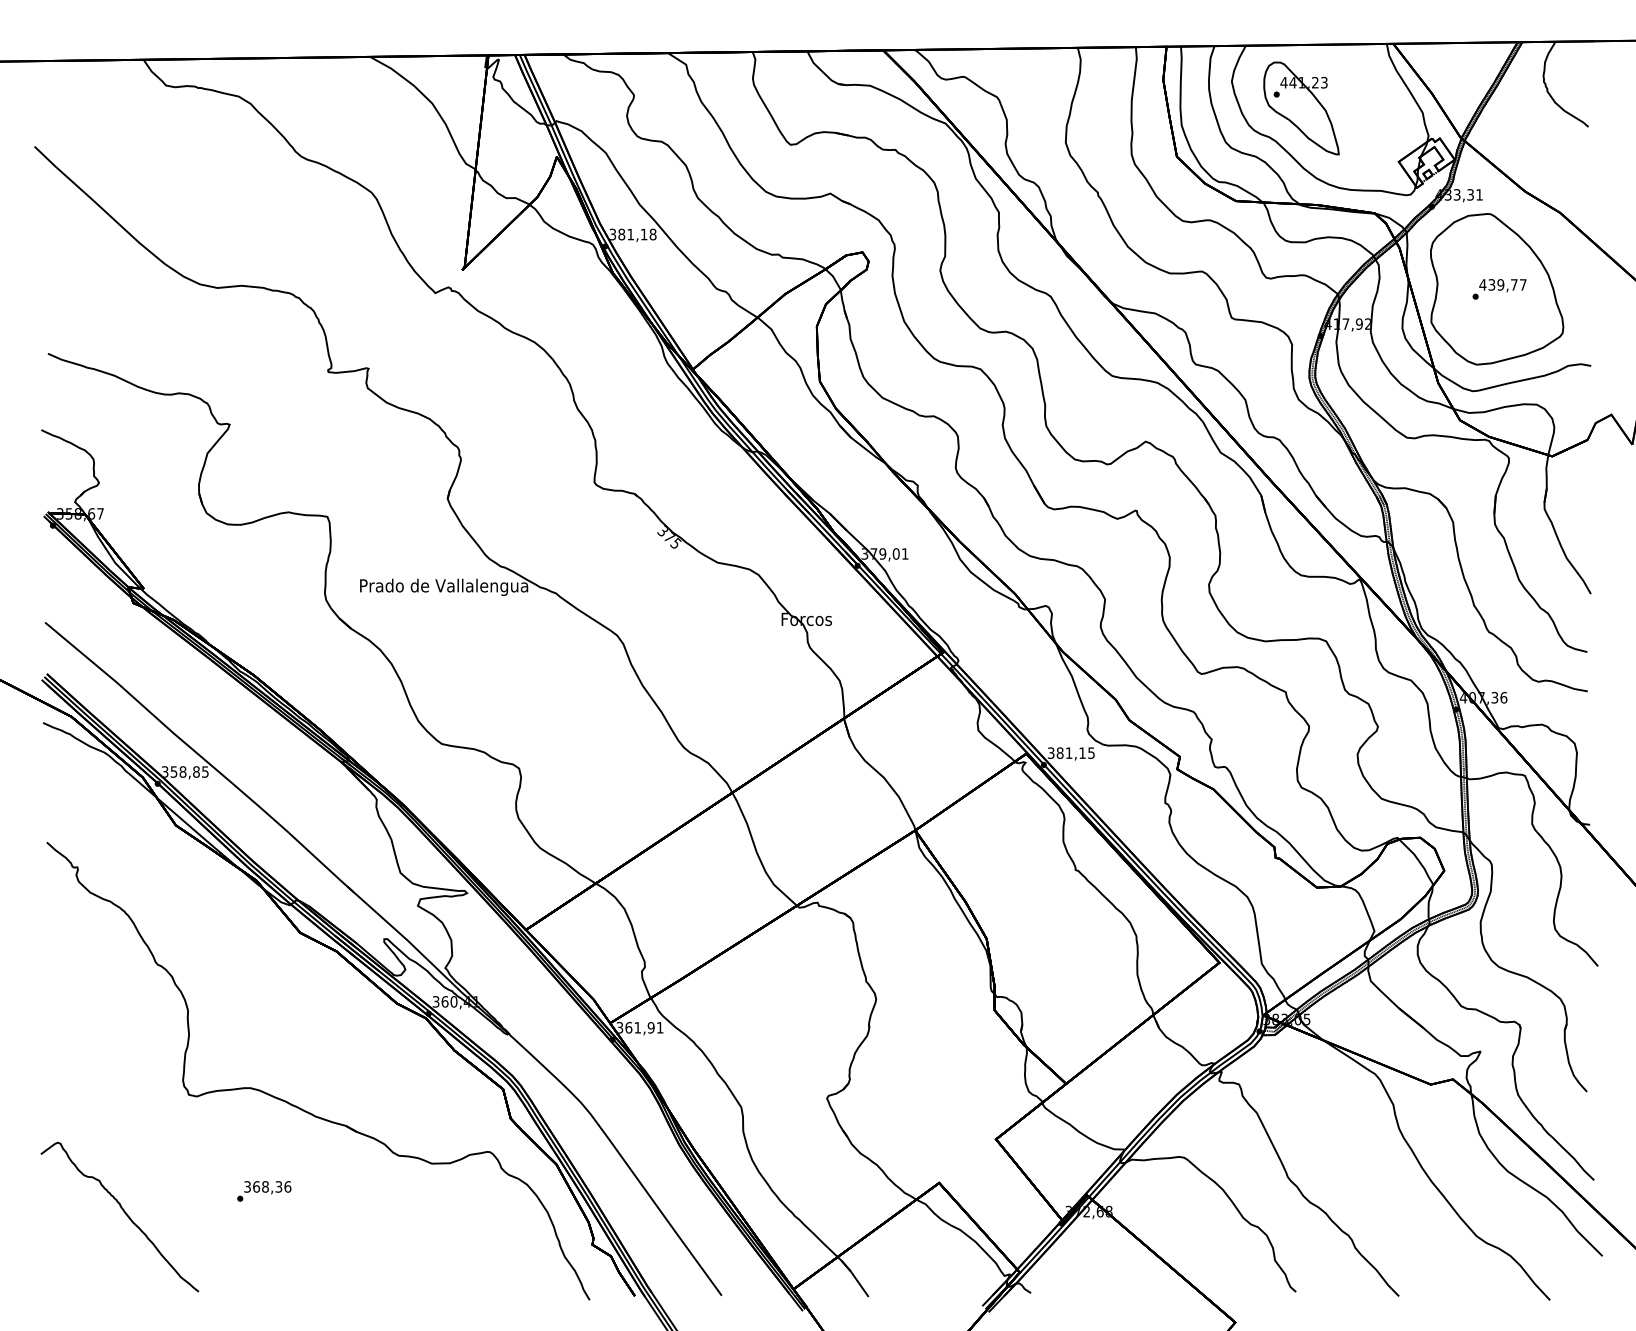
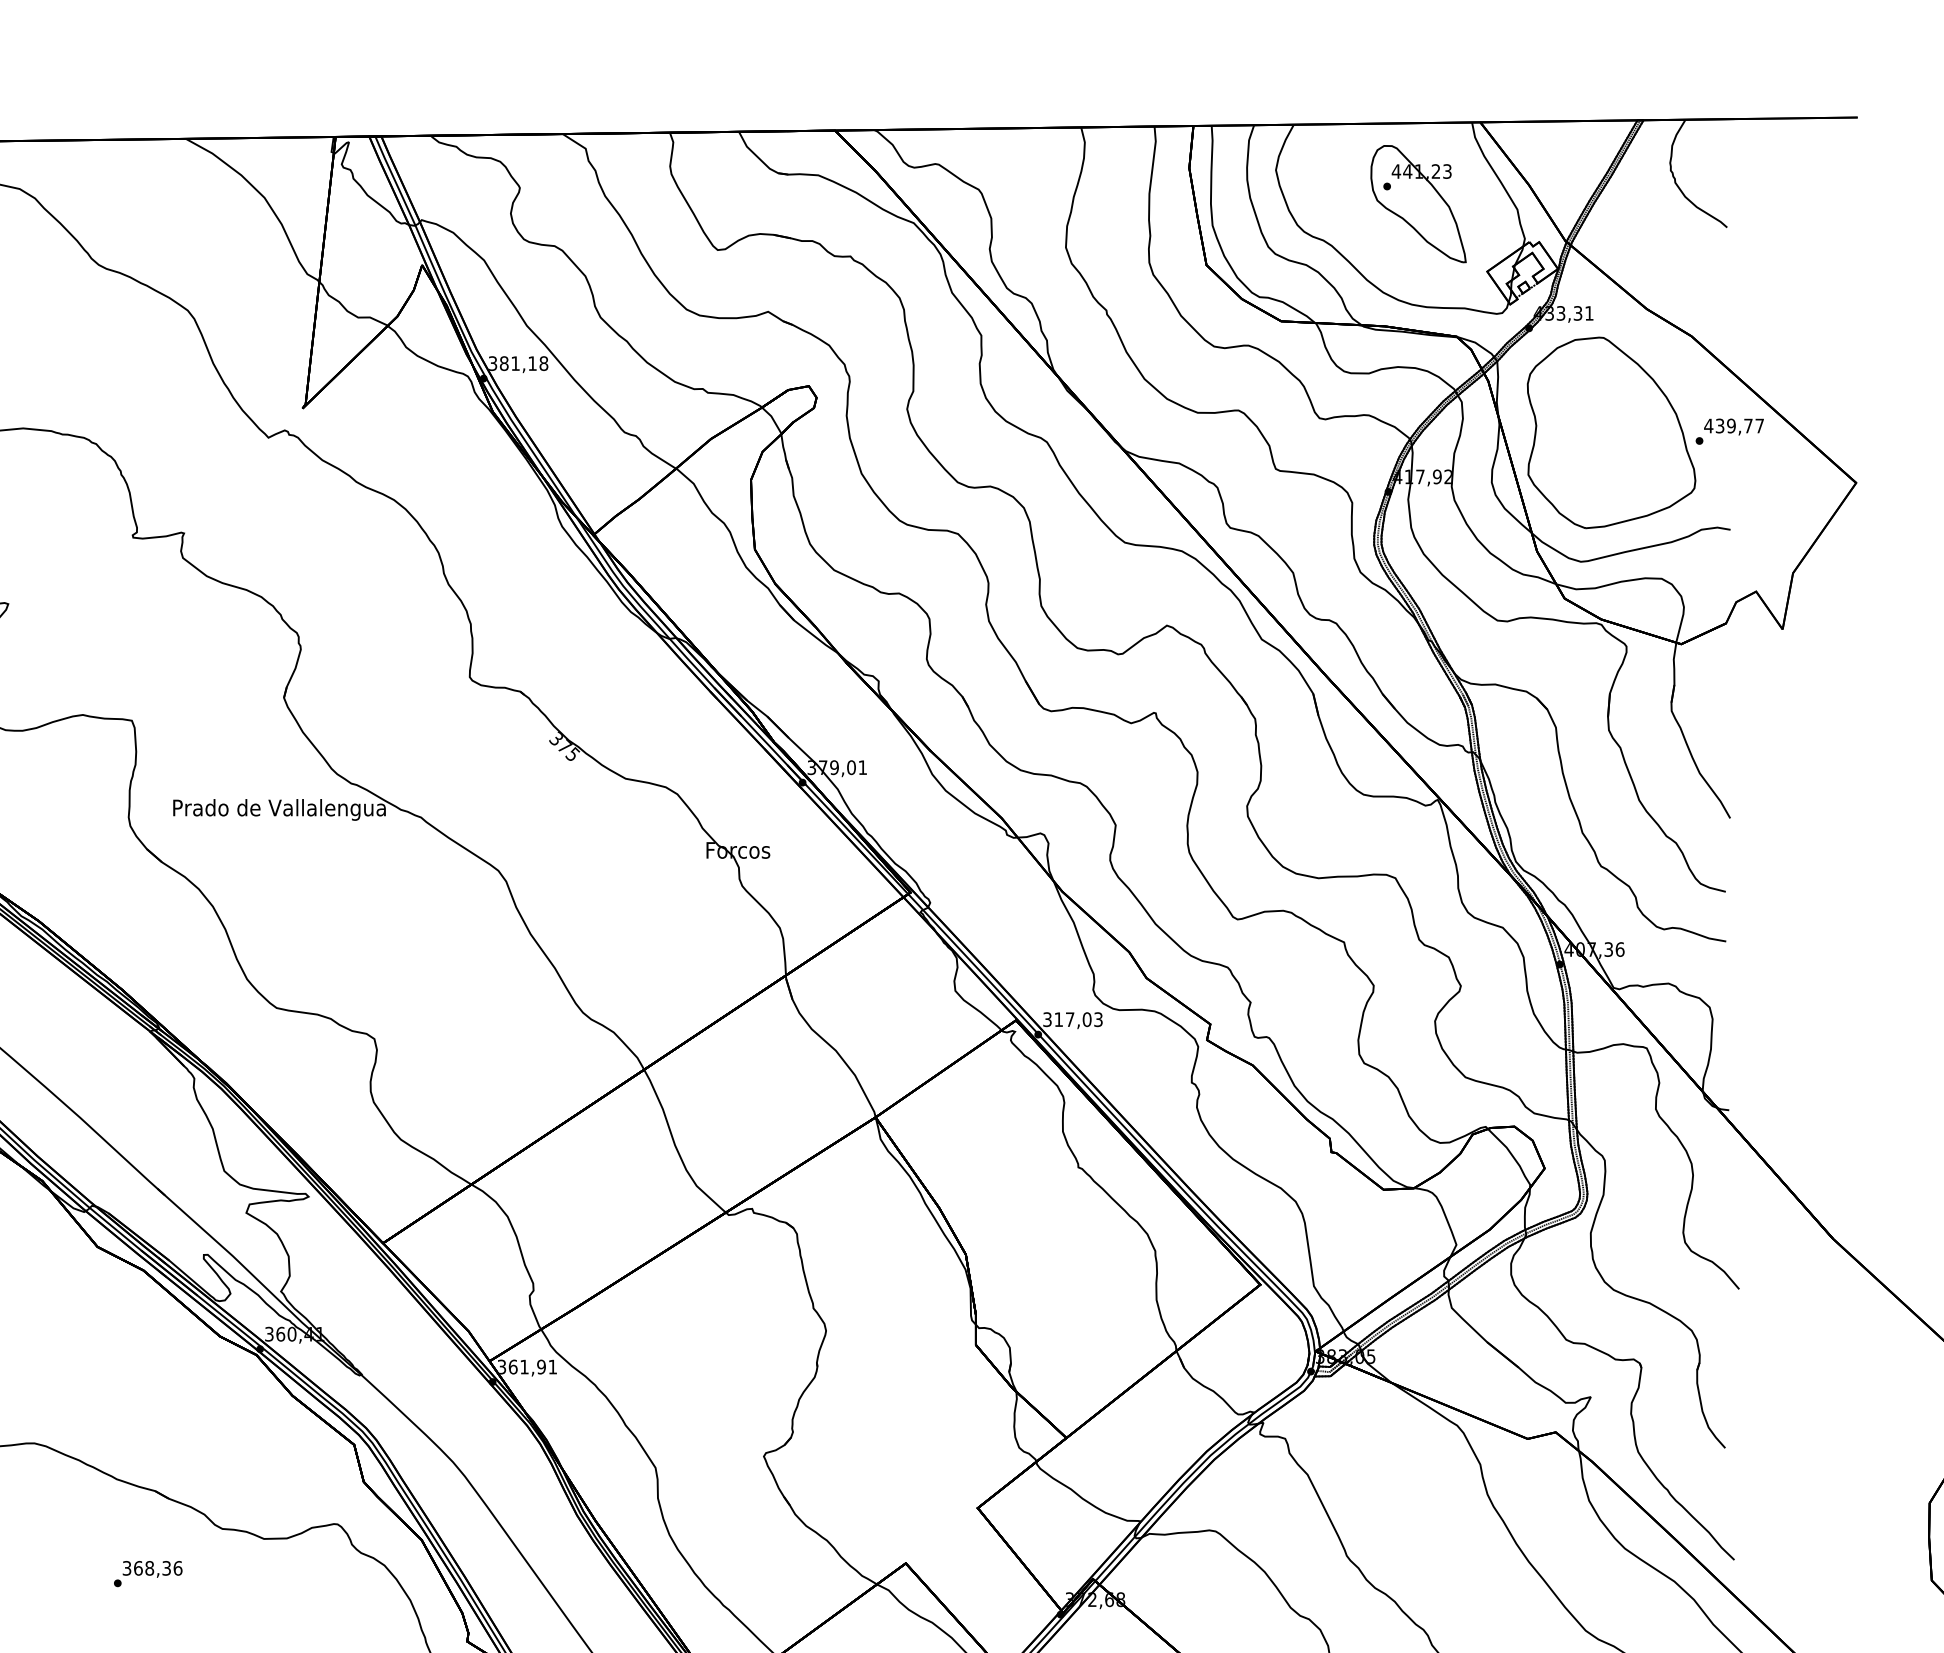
part: (1301, 108) -> (1418, 204), moved
text: (1499, 289) -> (1729, 431), moved
text: (1075, 752) -> (1078, 1018), 381,15 -> 317,03
text: (264, 1191) -> (148, 1574), moved

